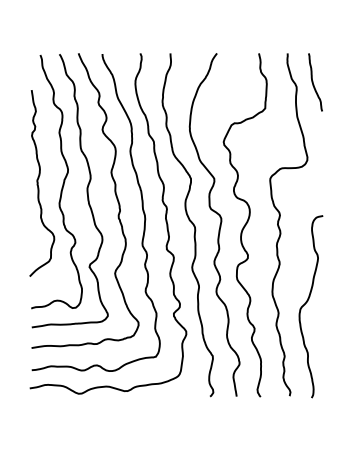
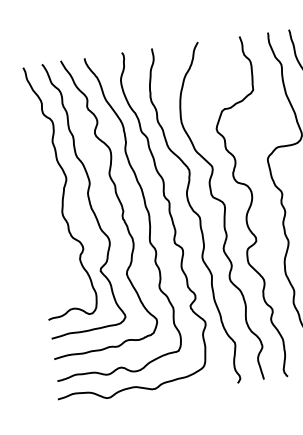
curve: (38, 183) -> (38, 195), removed

